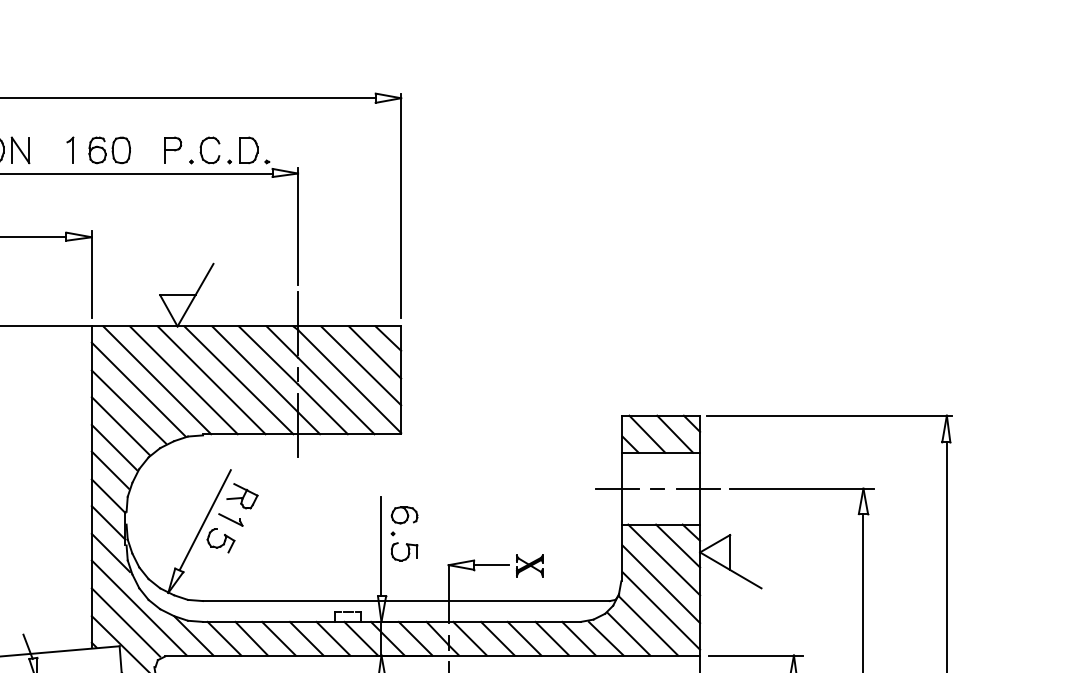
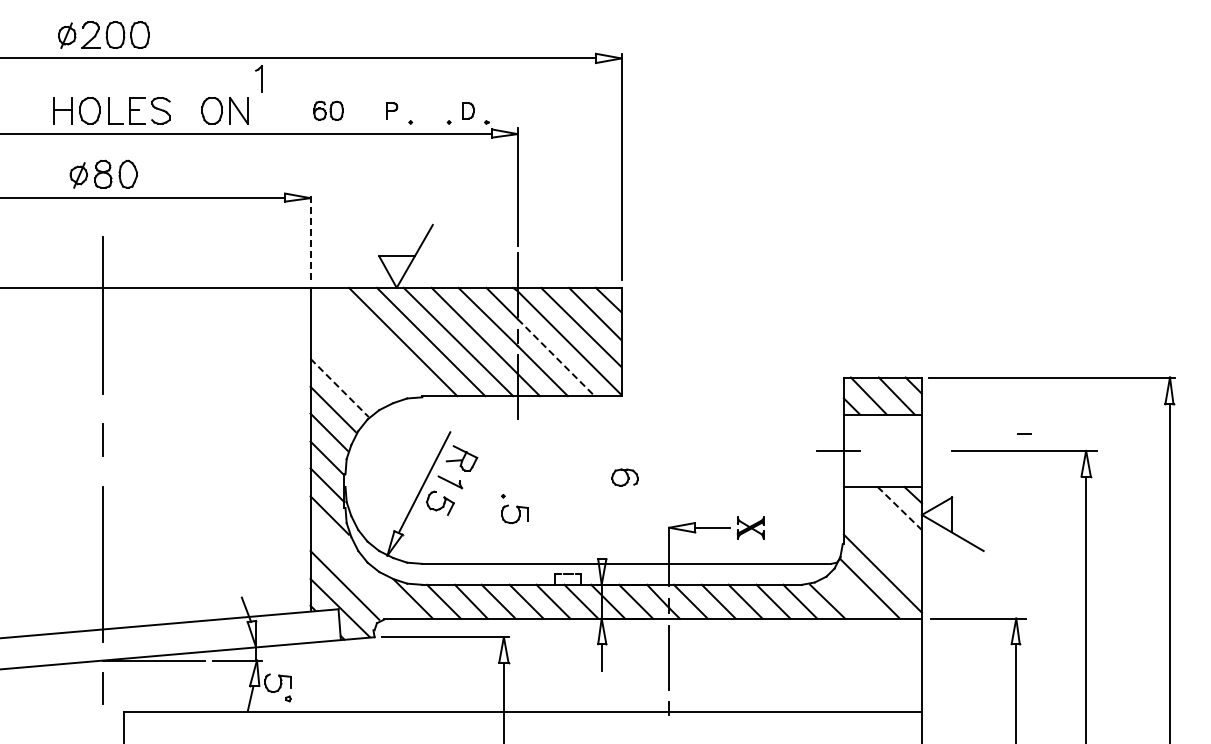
part: (69, 150) -> (258, 78), moved
part: (109, 150) -> (328, 110), size x0.7
part: (173, 150) -> (392, 110), size x0.6
part: (248, 150) -> (468, 110), size x0.6
part: (202, 153) -> (421, 113), removed
line: (91, 275) -> (310, 236), solid -> dashed
line: (157, 379) -> (376, 341), removed
line: (138, 389) -> (357, 351), removed
line: (336, 396) -> (556, 358), solid -> dashed
line: (128, 406) -> (347, 368), removed
line: (121, 426) -> (340, 388), solid -> dashed
line: (657, 488) -> (1024, 433), moved
line: (697, 488) -> (919, 450), removed
line: (677, 546) -> (899, 508), solid -> dashed
line: (381, 547) -> (601, 509), removed
part: (404, 547) -> (514, 509), moved
line: (663, 559) -> (885, 522), removed
line: (660, 583) -> (882, 546), removed
line: (139, 607) -> (358, 570), removed
line: (628, 633) -> (849, 596), removed

